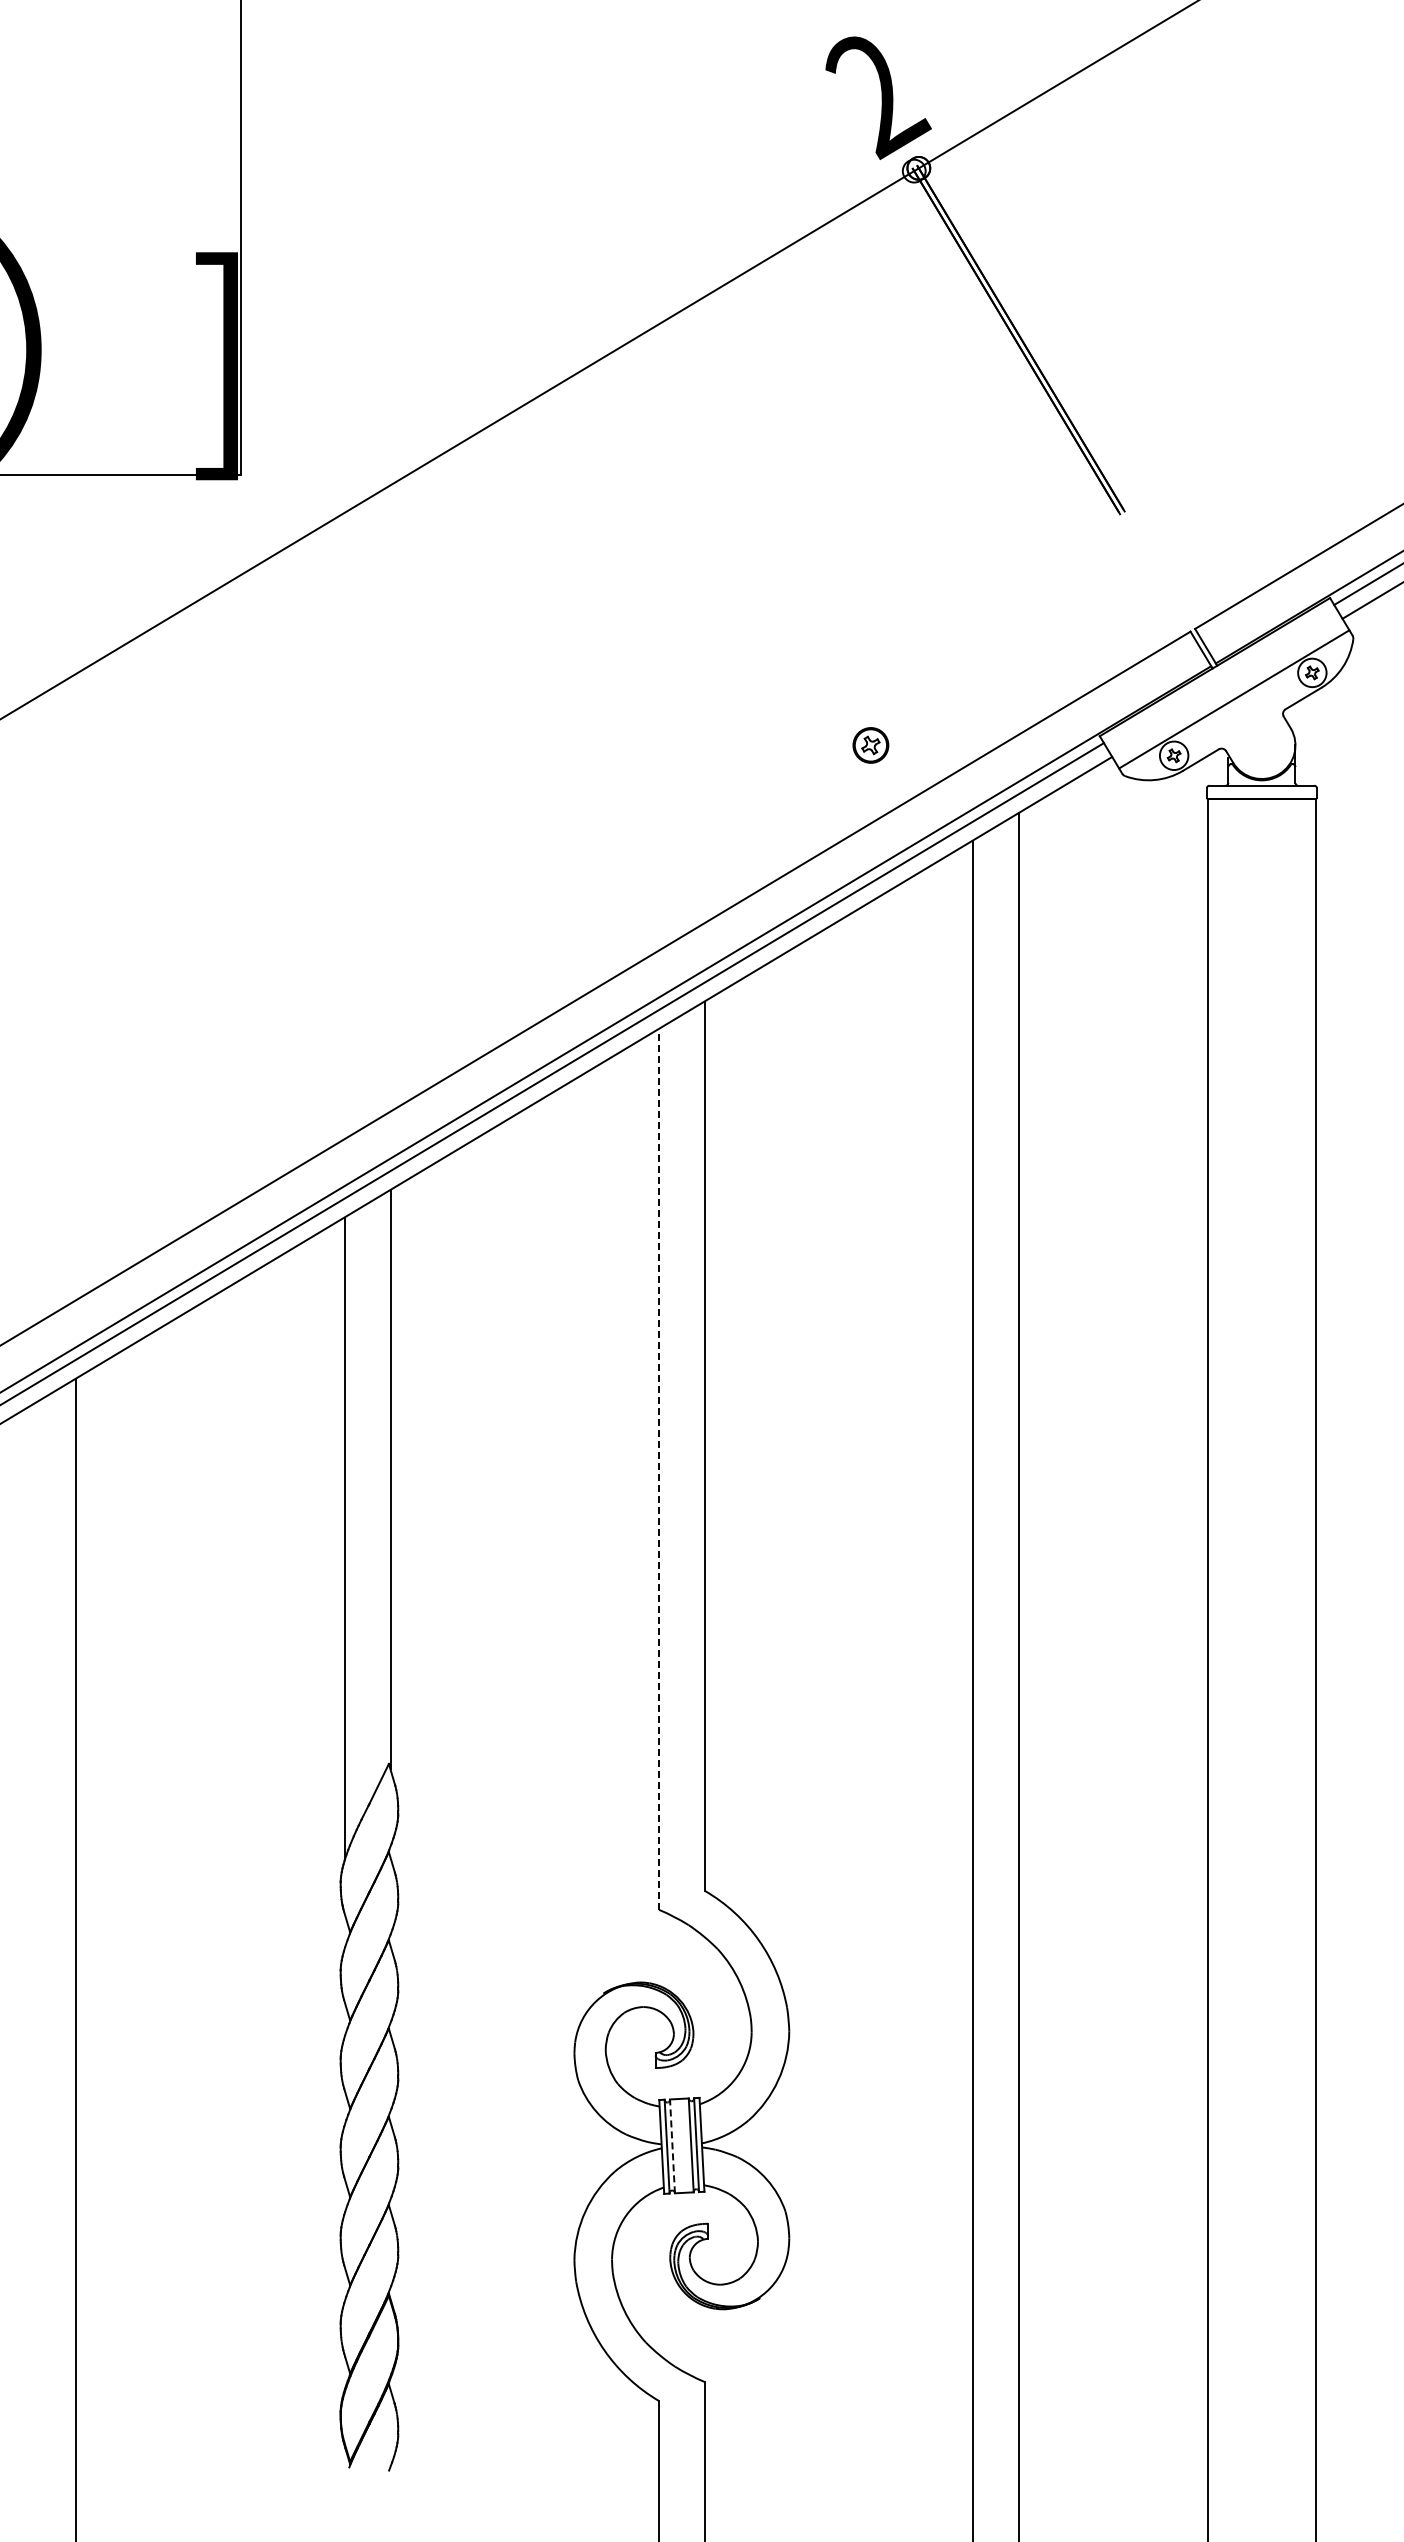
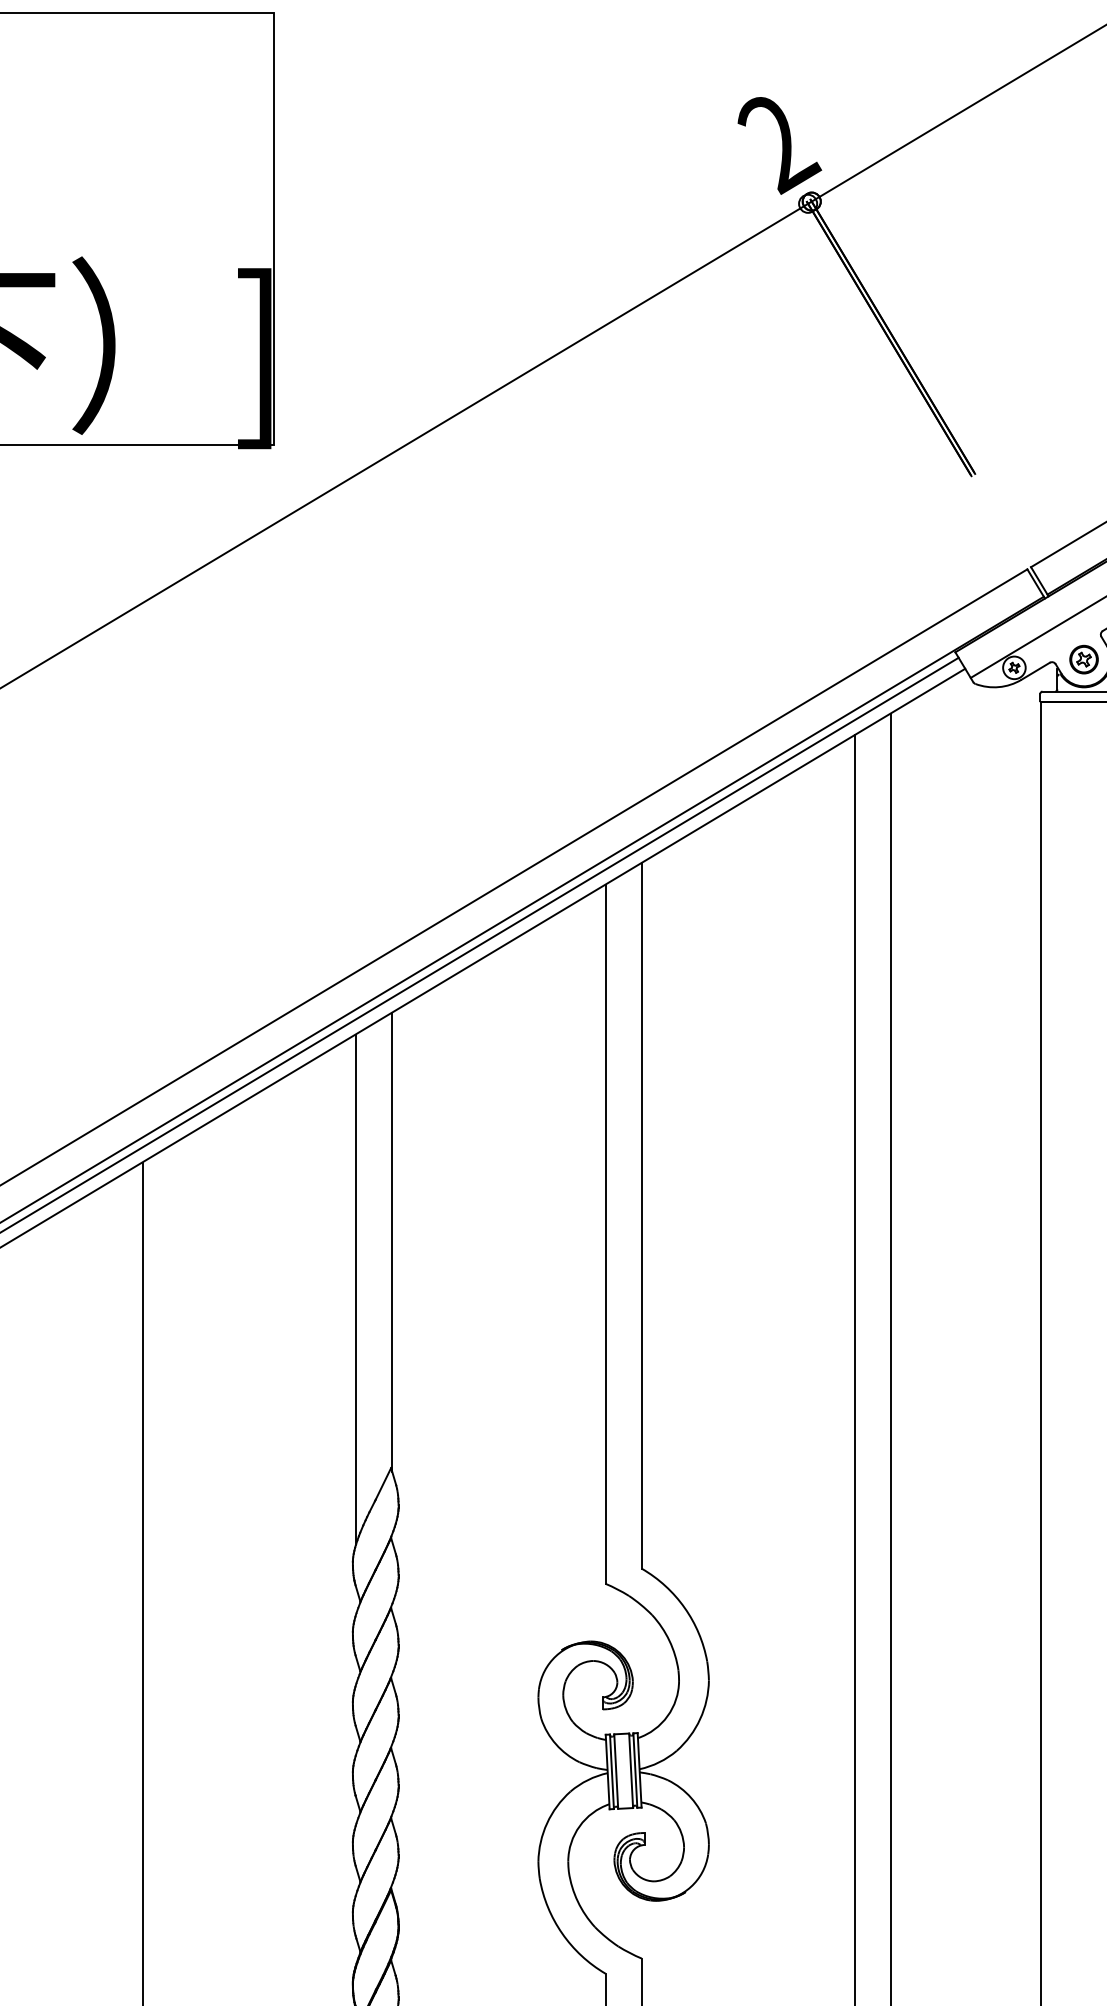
part: (870, 745) -> (1083, 659), moved
line: (659, 1469) -> (605, 1234), dashed -> solid
line: (672, 2145) -> (616, 1770), dashed -> solid

